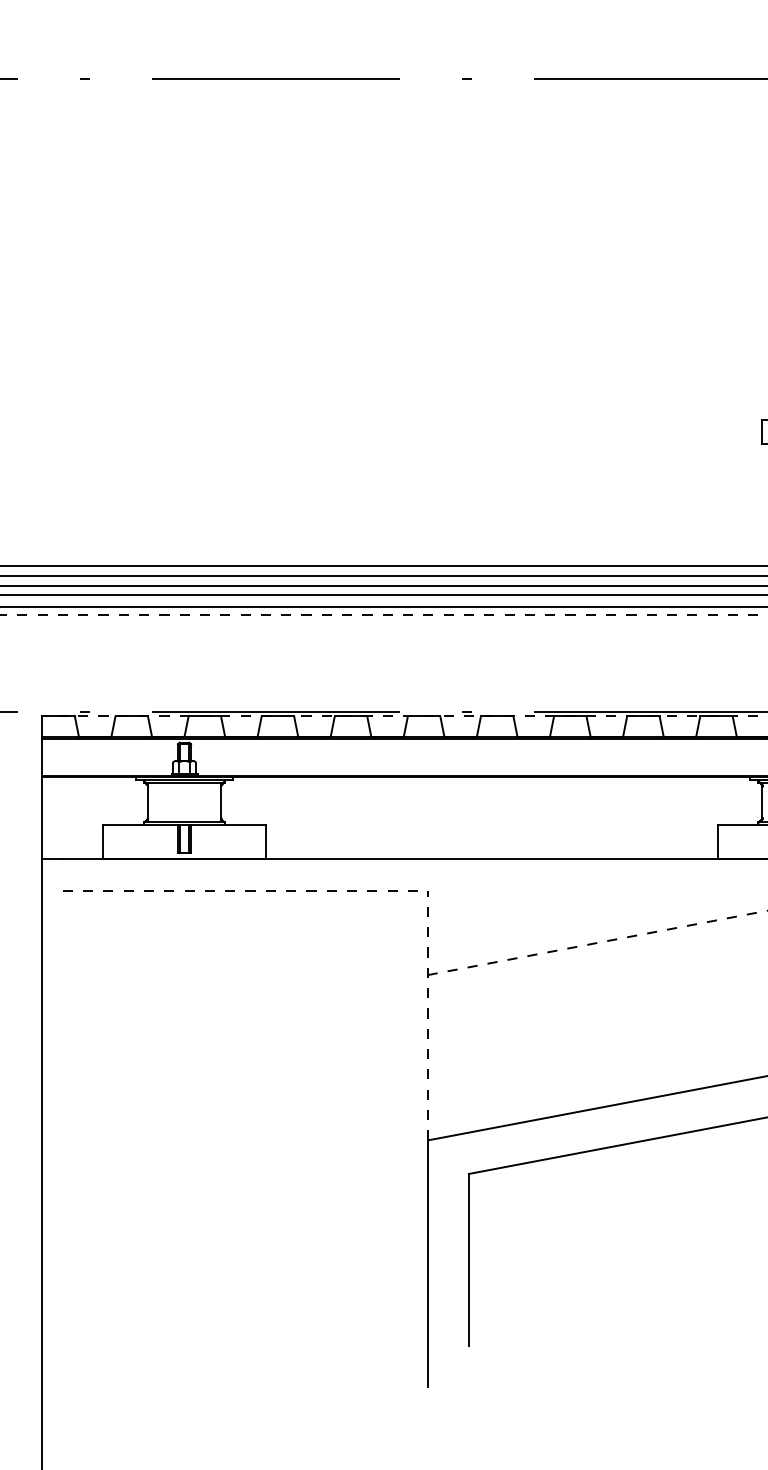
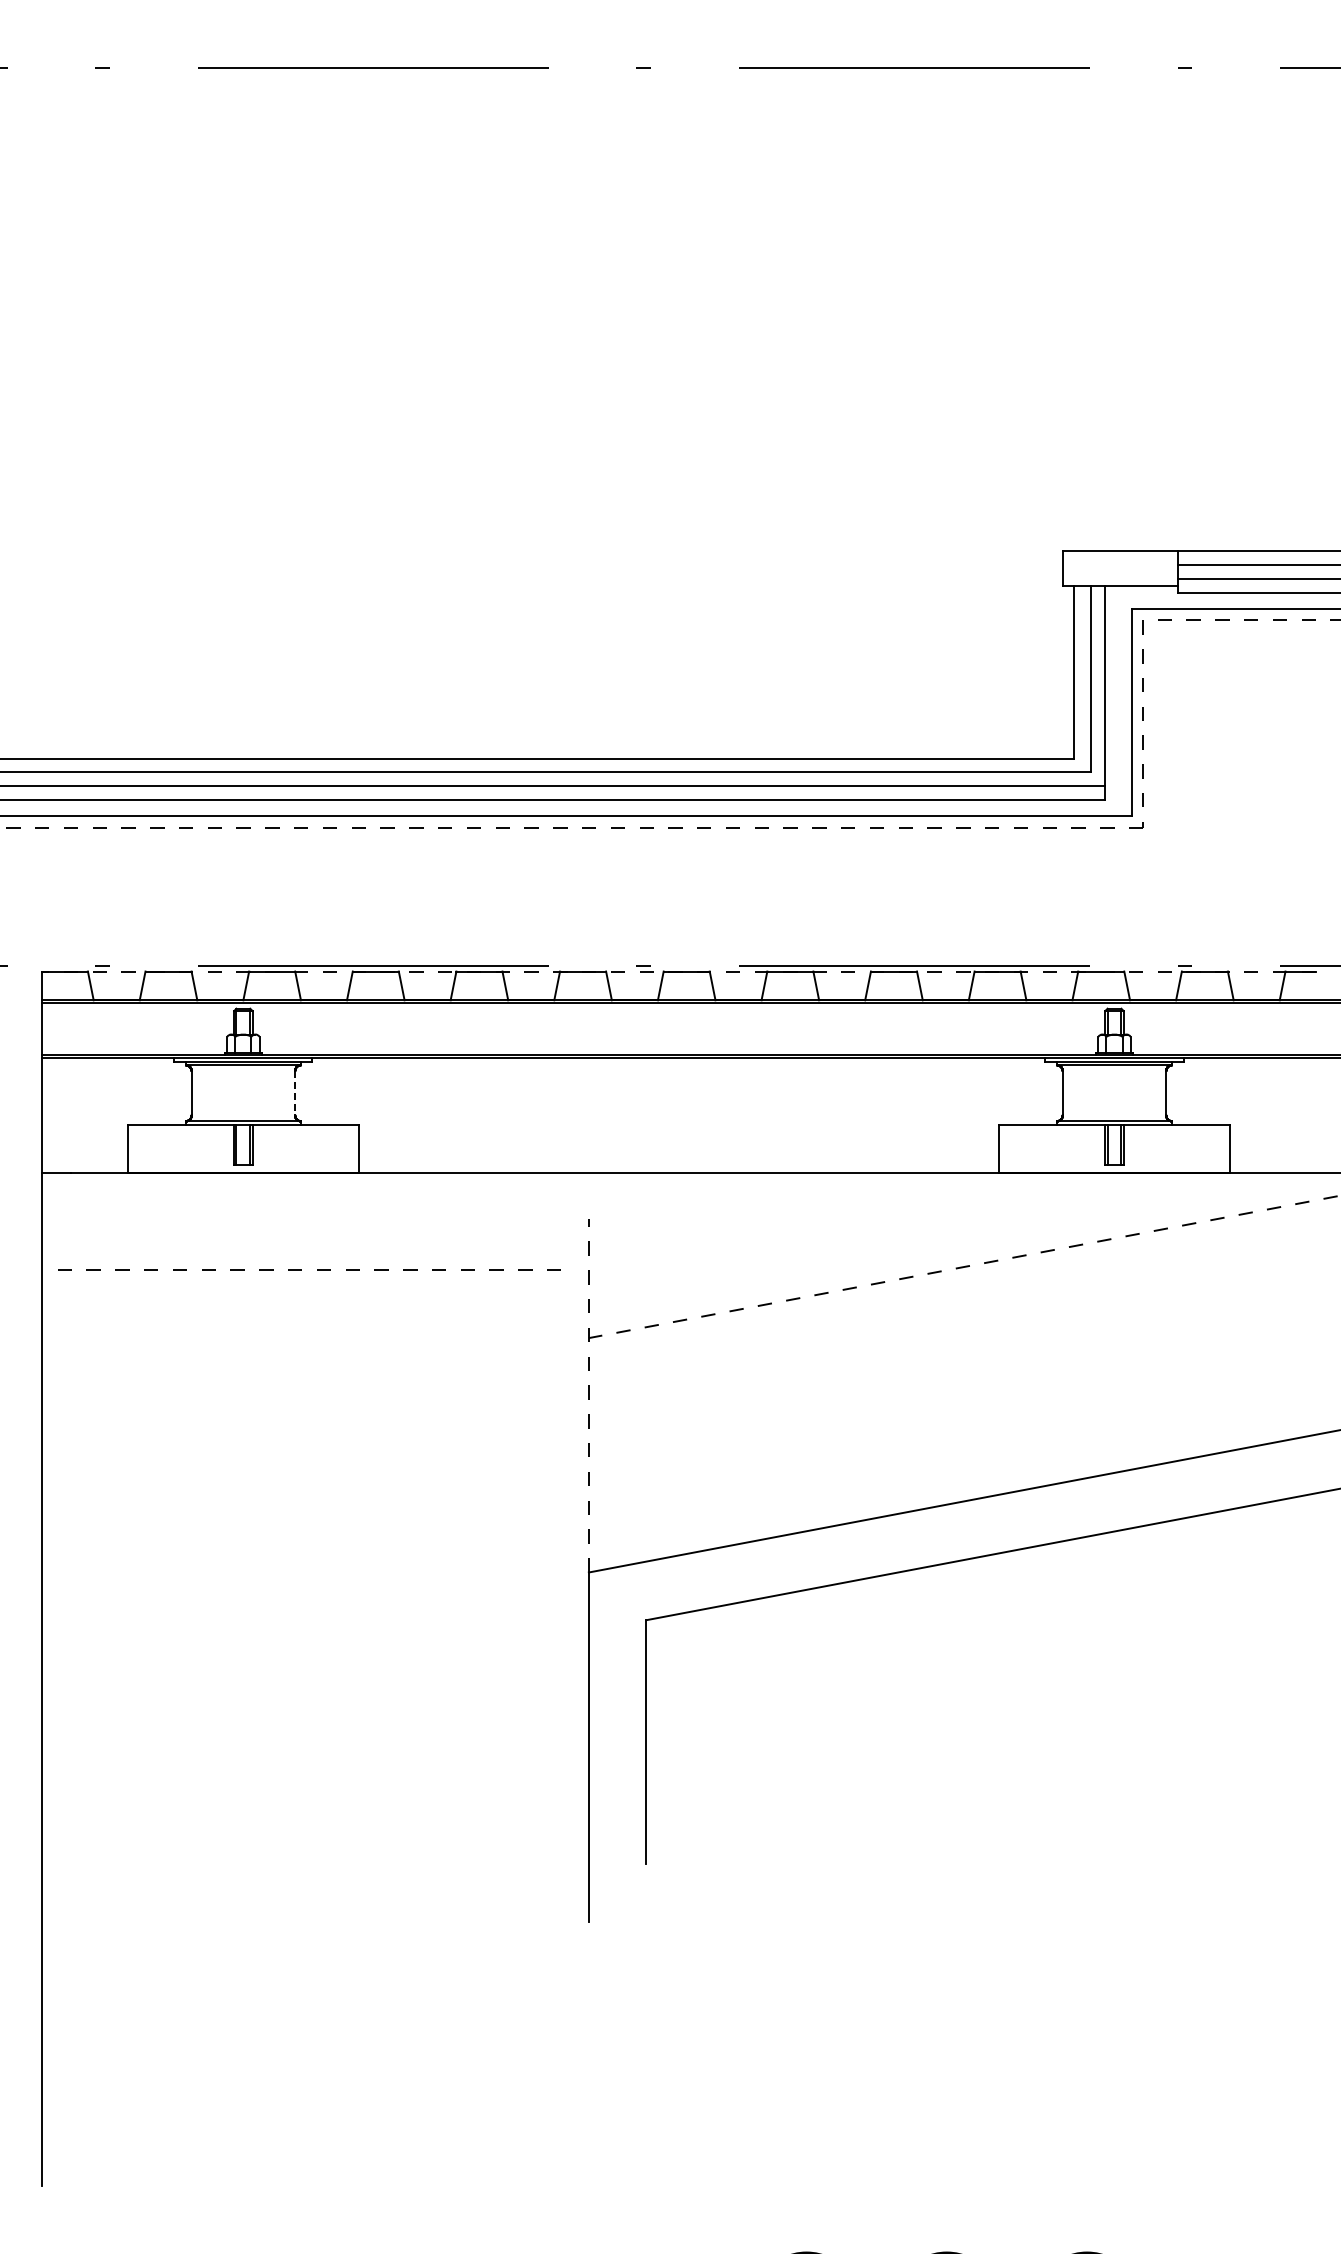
line: (221, 802) -> (295, 1093), solid -> dashed
line: (234, 890) -> (301, 1269), moved

